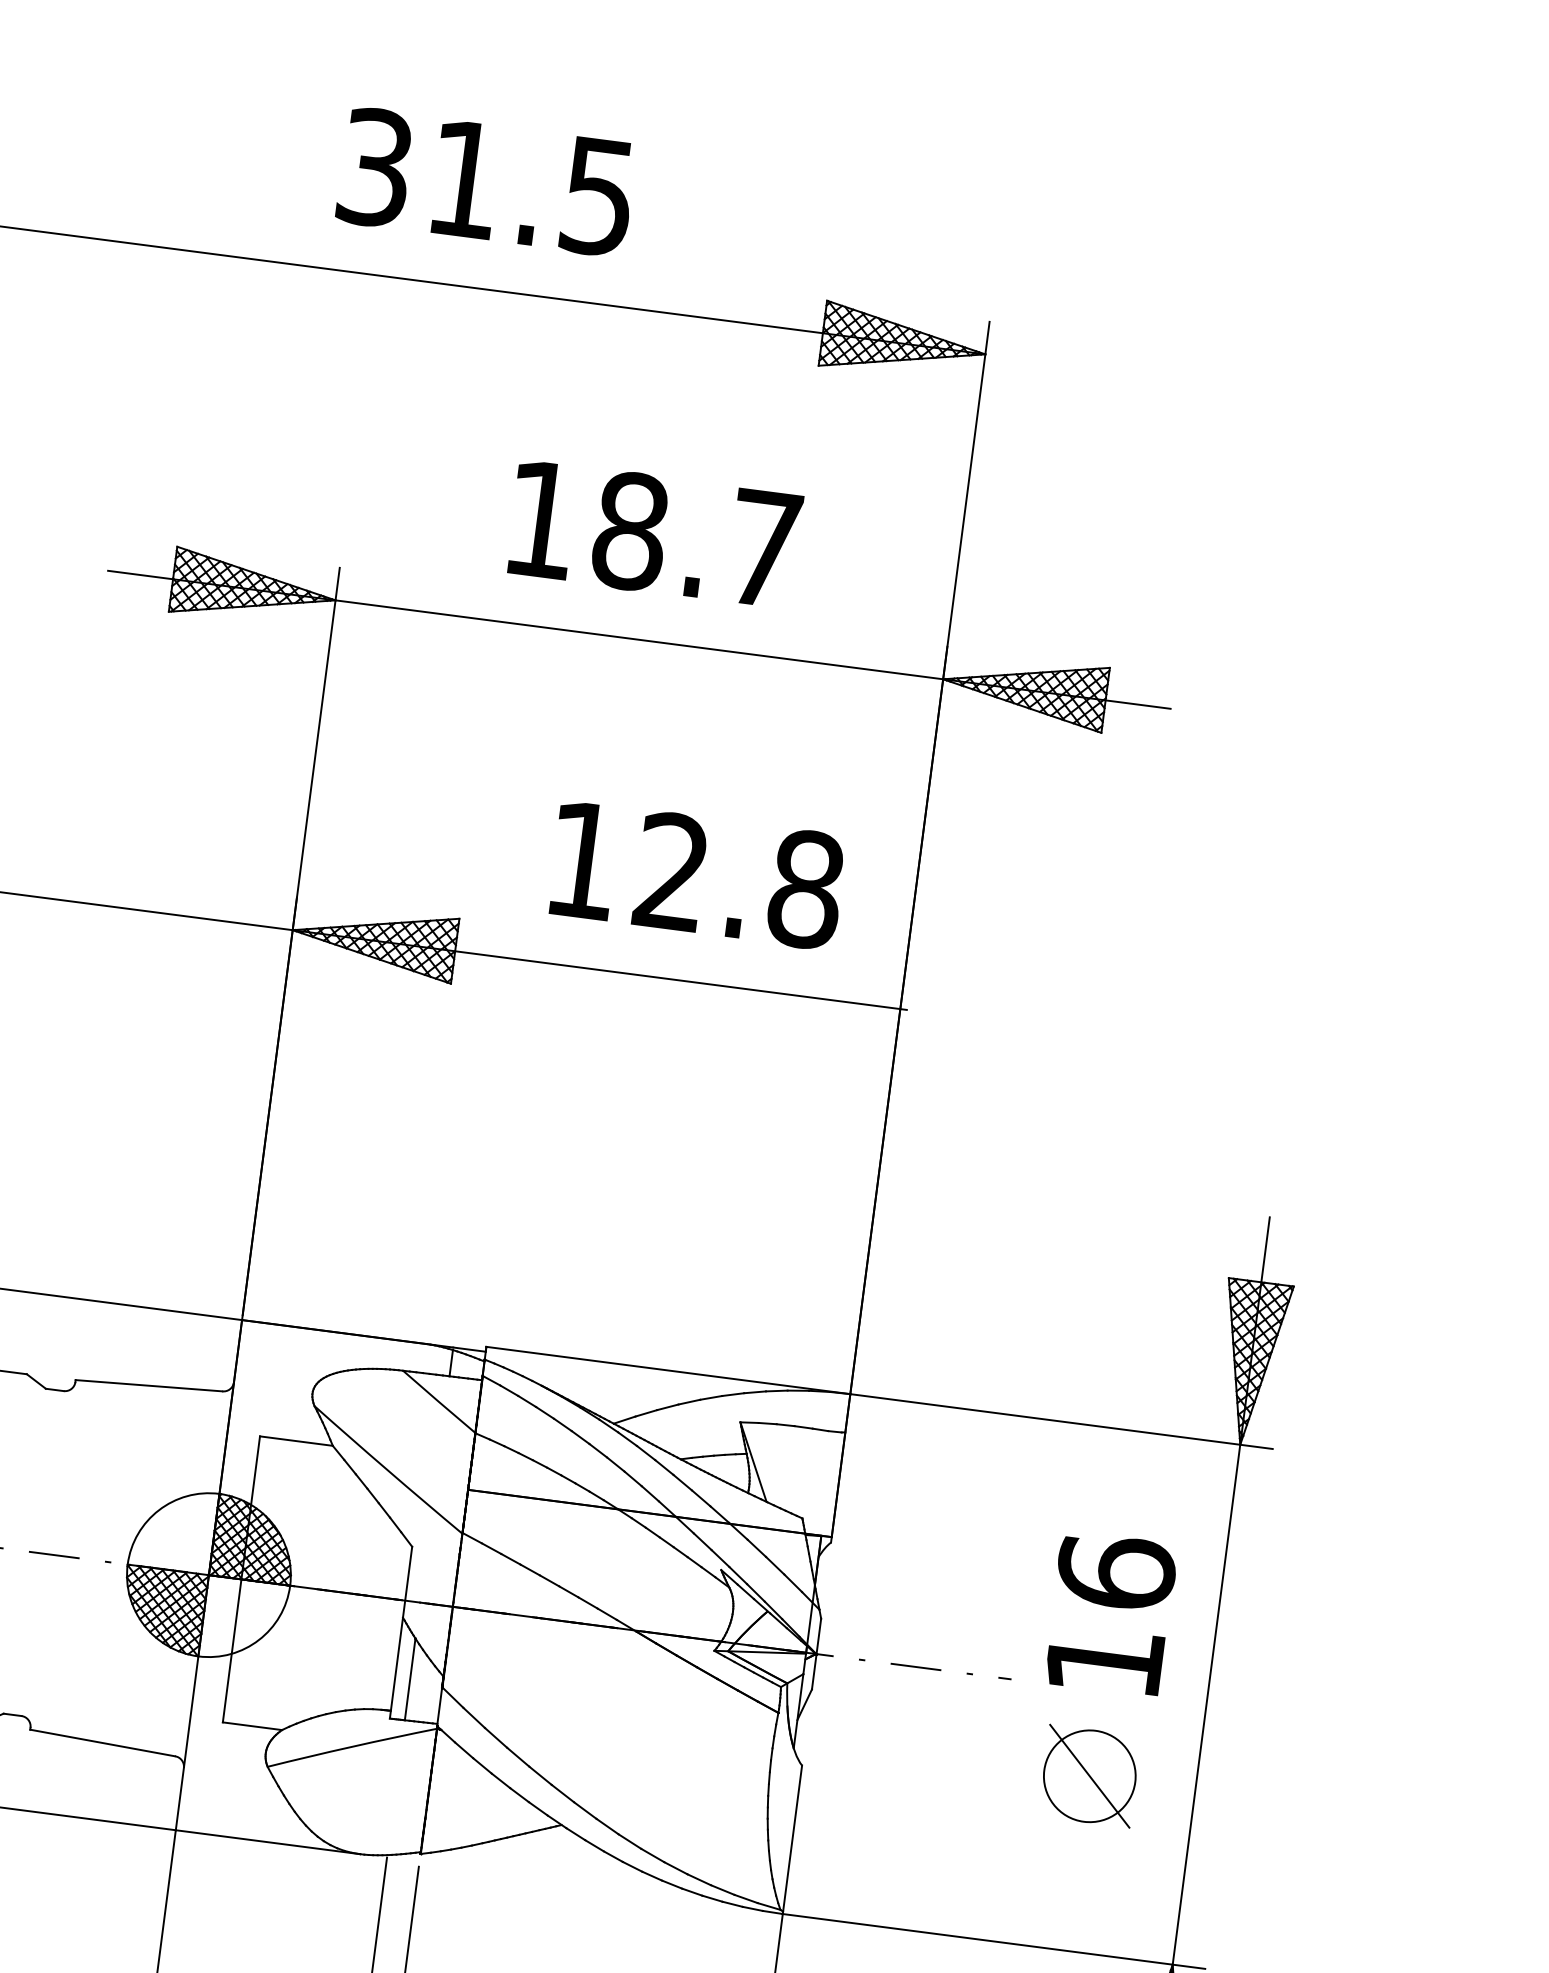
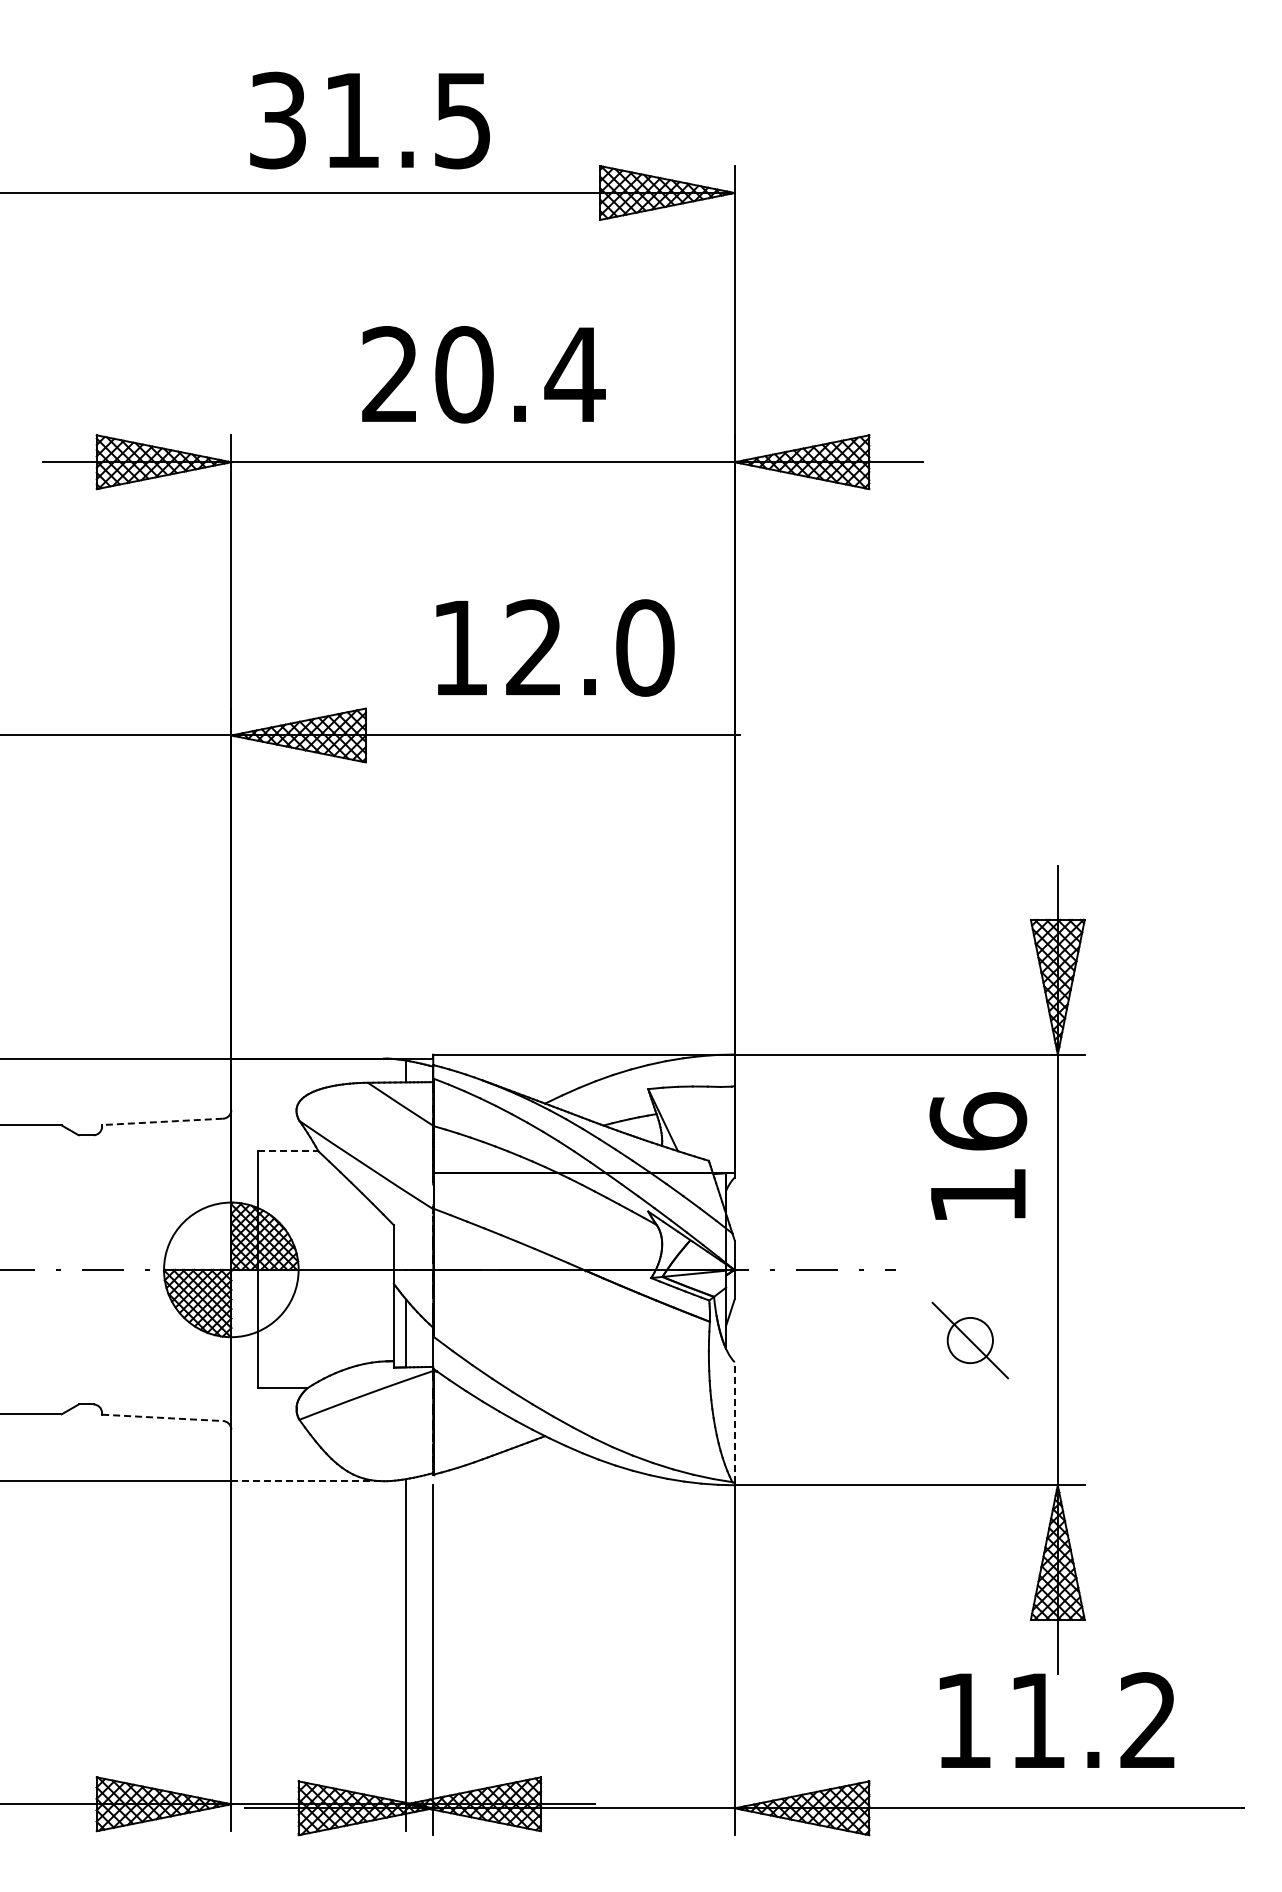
text: (485, 182) -> (369, 120), moved
text: (653, 533) -> (483, 374), 18.7 -> 20.4
text: (806, 888) -> (645, 647), 12.8 -> 12.0
line: (147, 1385) -> (161, 1121), solid -> dashed
line: (296, 1441) -> (288, 1151), solid -> dashed
text: (1111, 1613) -> (978, 1155), moved
line: (102, 1742) -> (162, 1417), solid -> dashed
circle: (1090, 1776) -> (970, 1340), size x0.6
line: (792, 1838) -> (734, 1422), solid -> dashed
line: (268, 1842) -> (308, 1481), solid -> dashed

